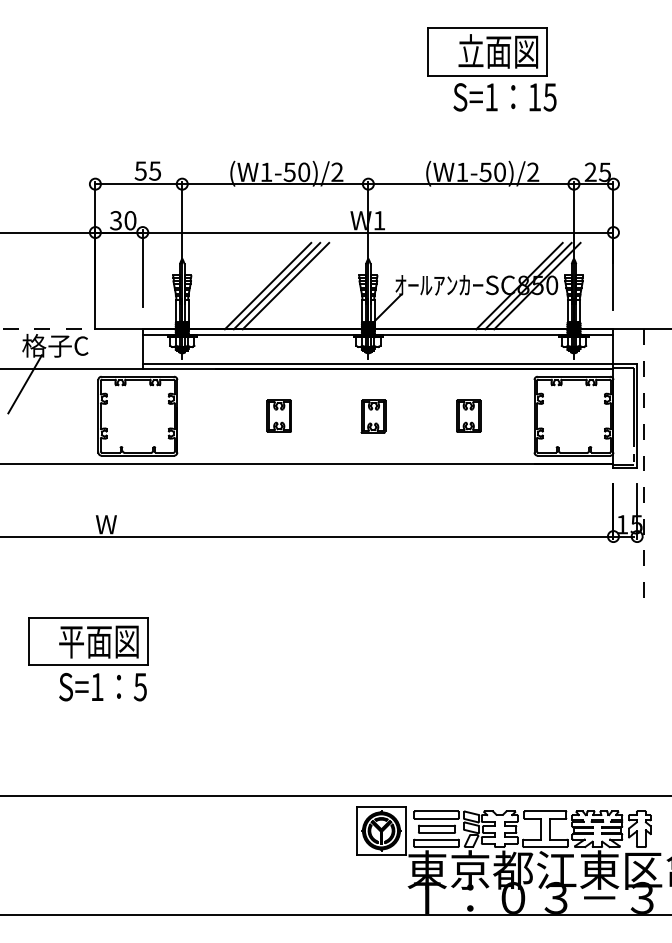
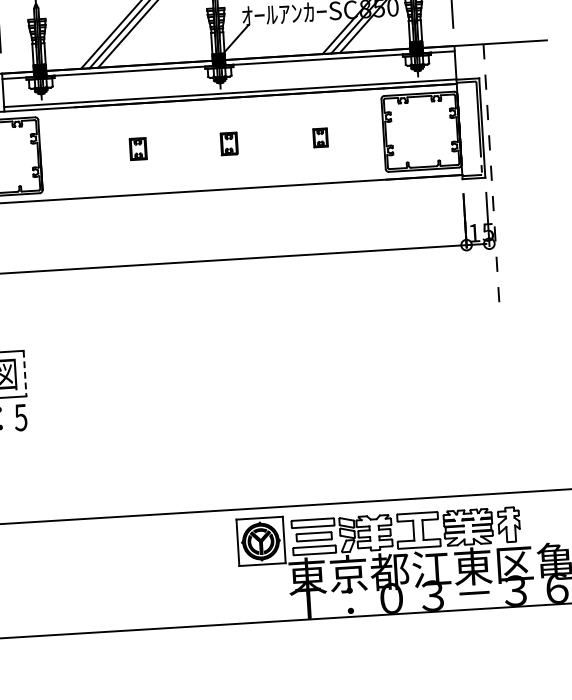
part: (278, 415) -> (137, 148), size x0.7
part: (468, 415) -> (320, 137), size x0.6
part: (373, 416) -> (228, 143), size x0.7
line: (147, 641) -> (25, 373), solid -> dashed

